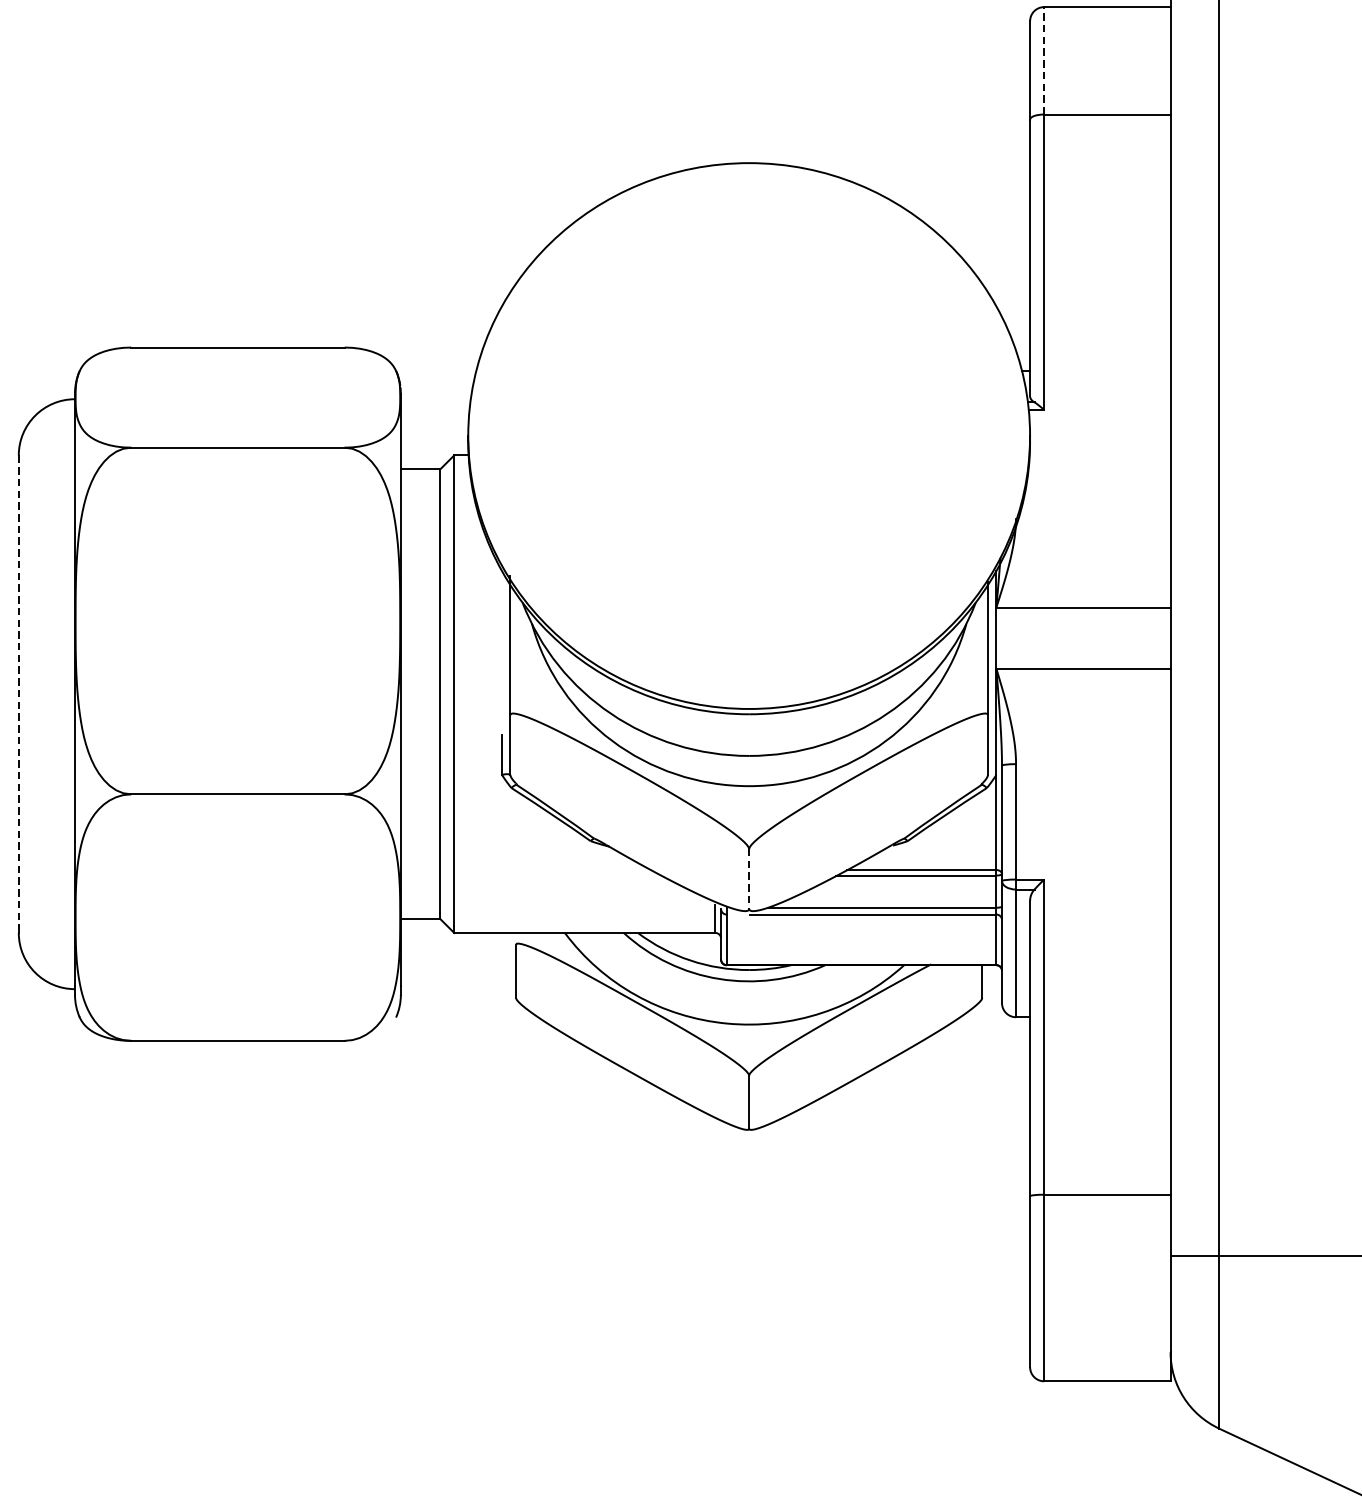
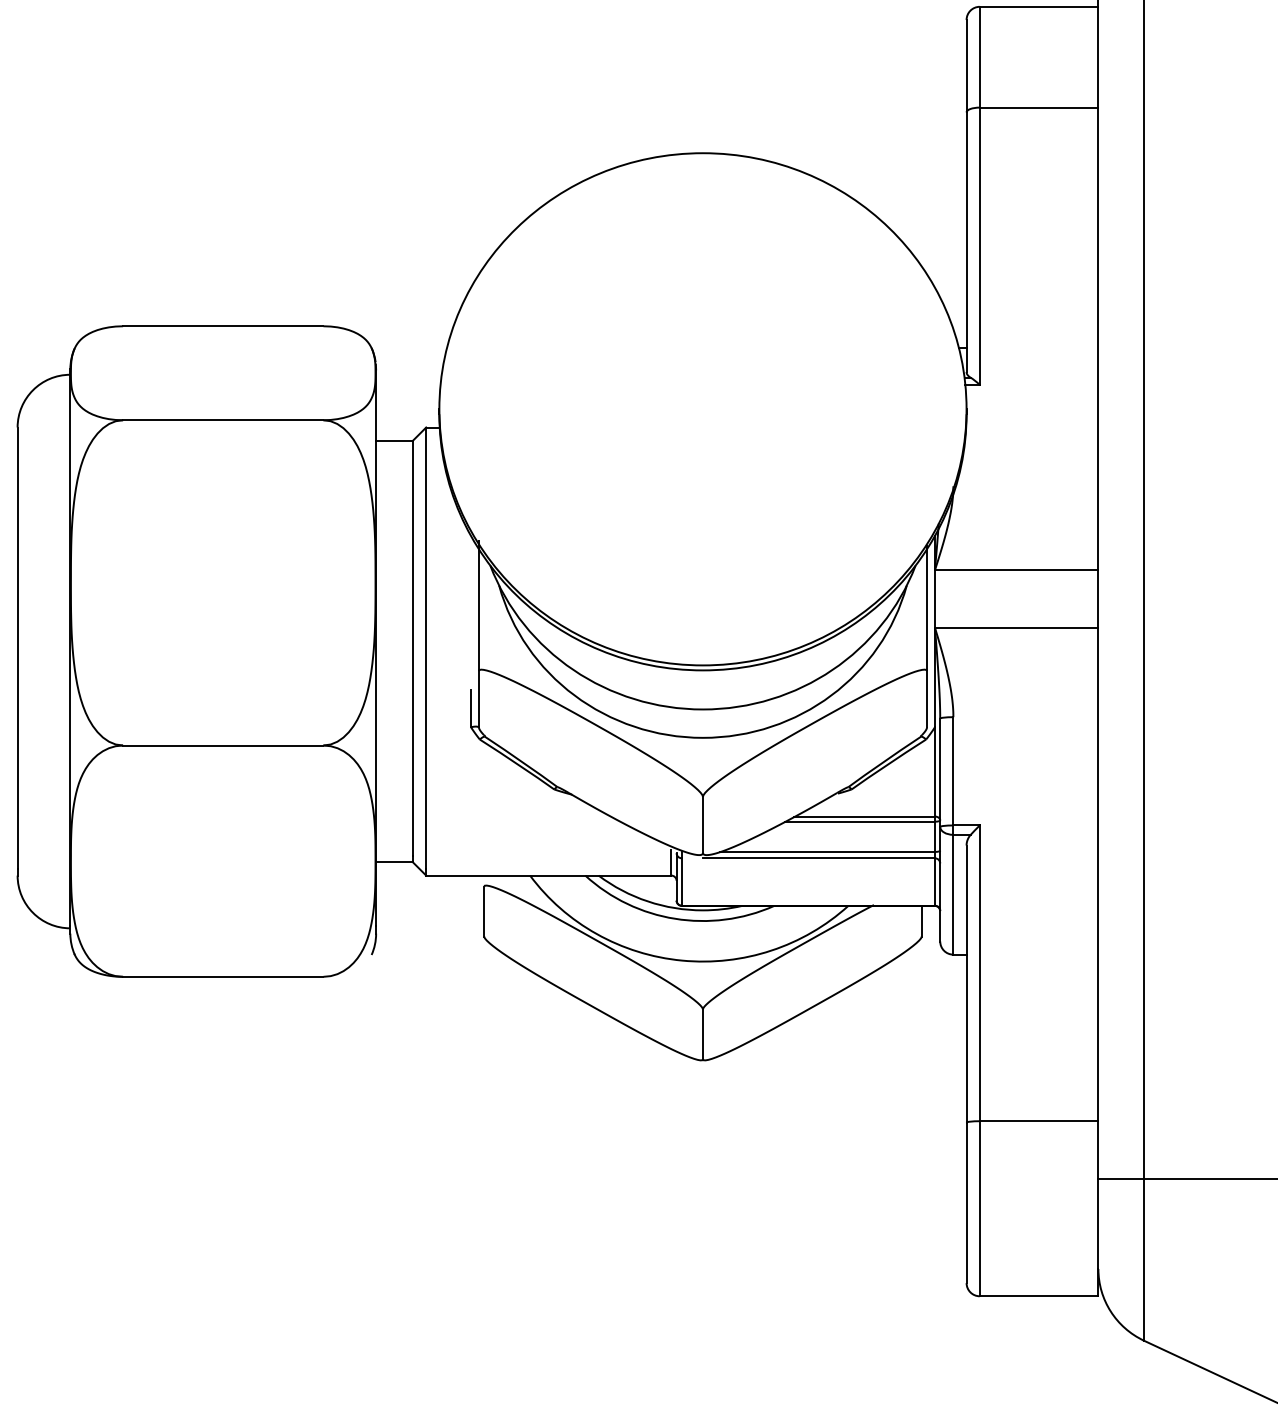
line: (1043, 60) -> (979, 56), dashed -> solid
line: (18, 690) -> (17, 648), dashed -> solid
line: (748, 879) -> (702, 825), dashed -> solid

